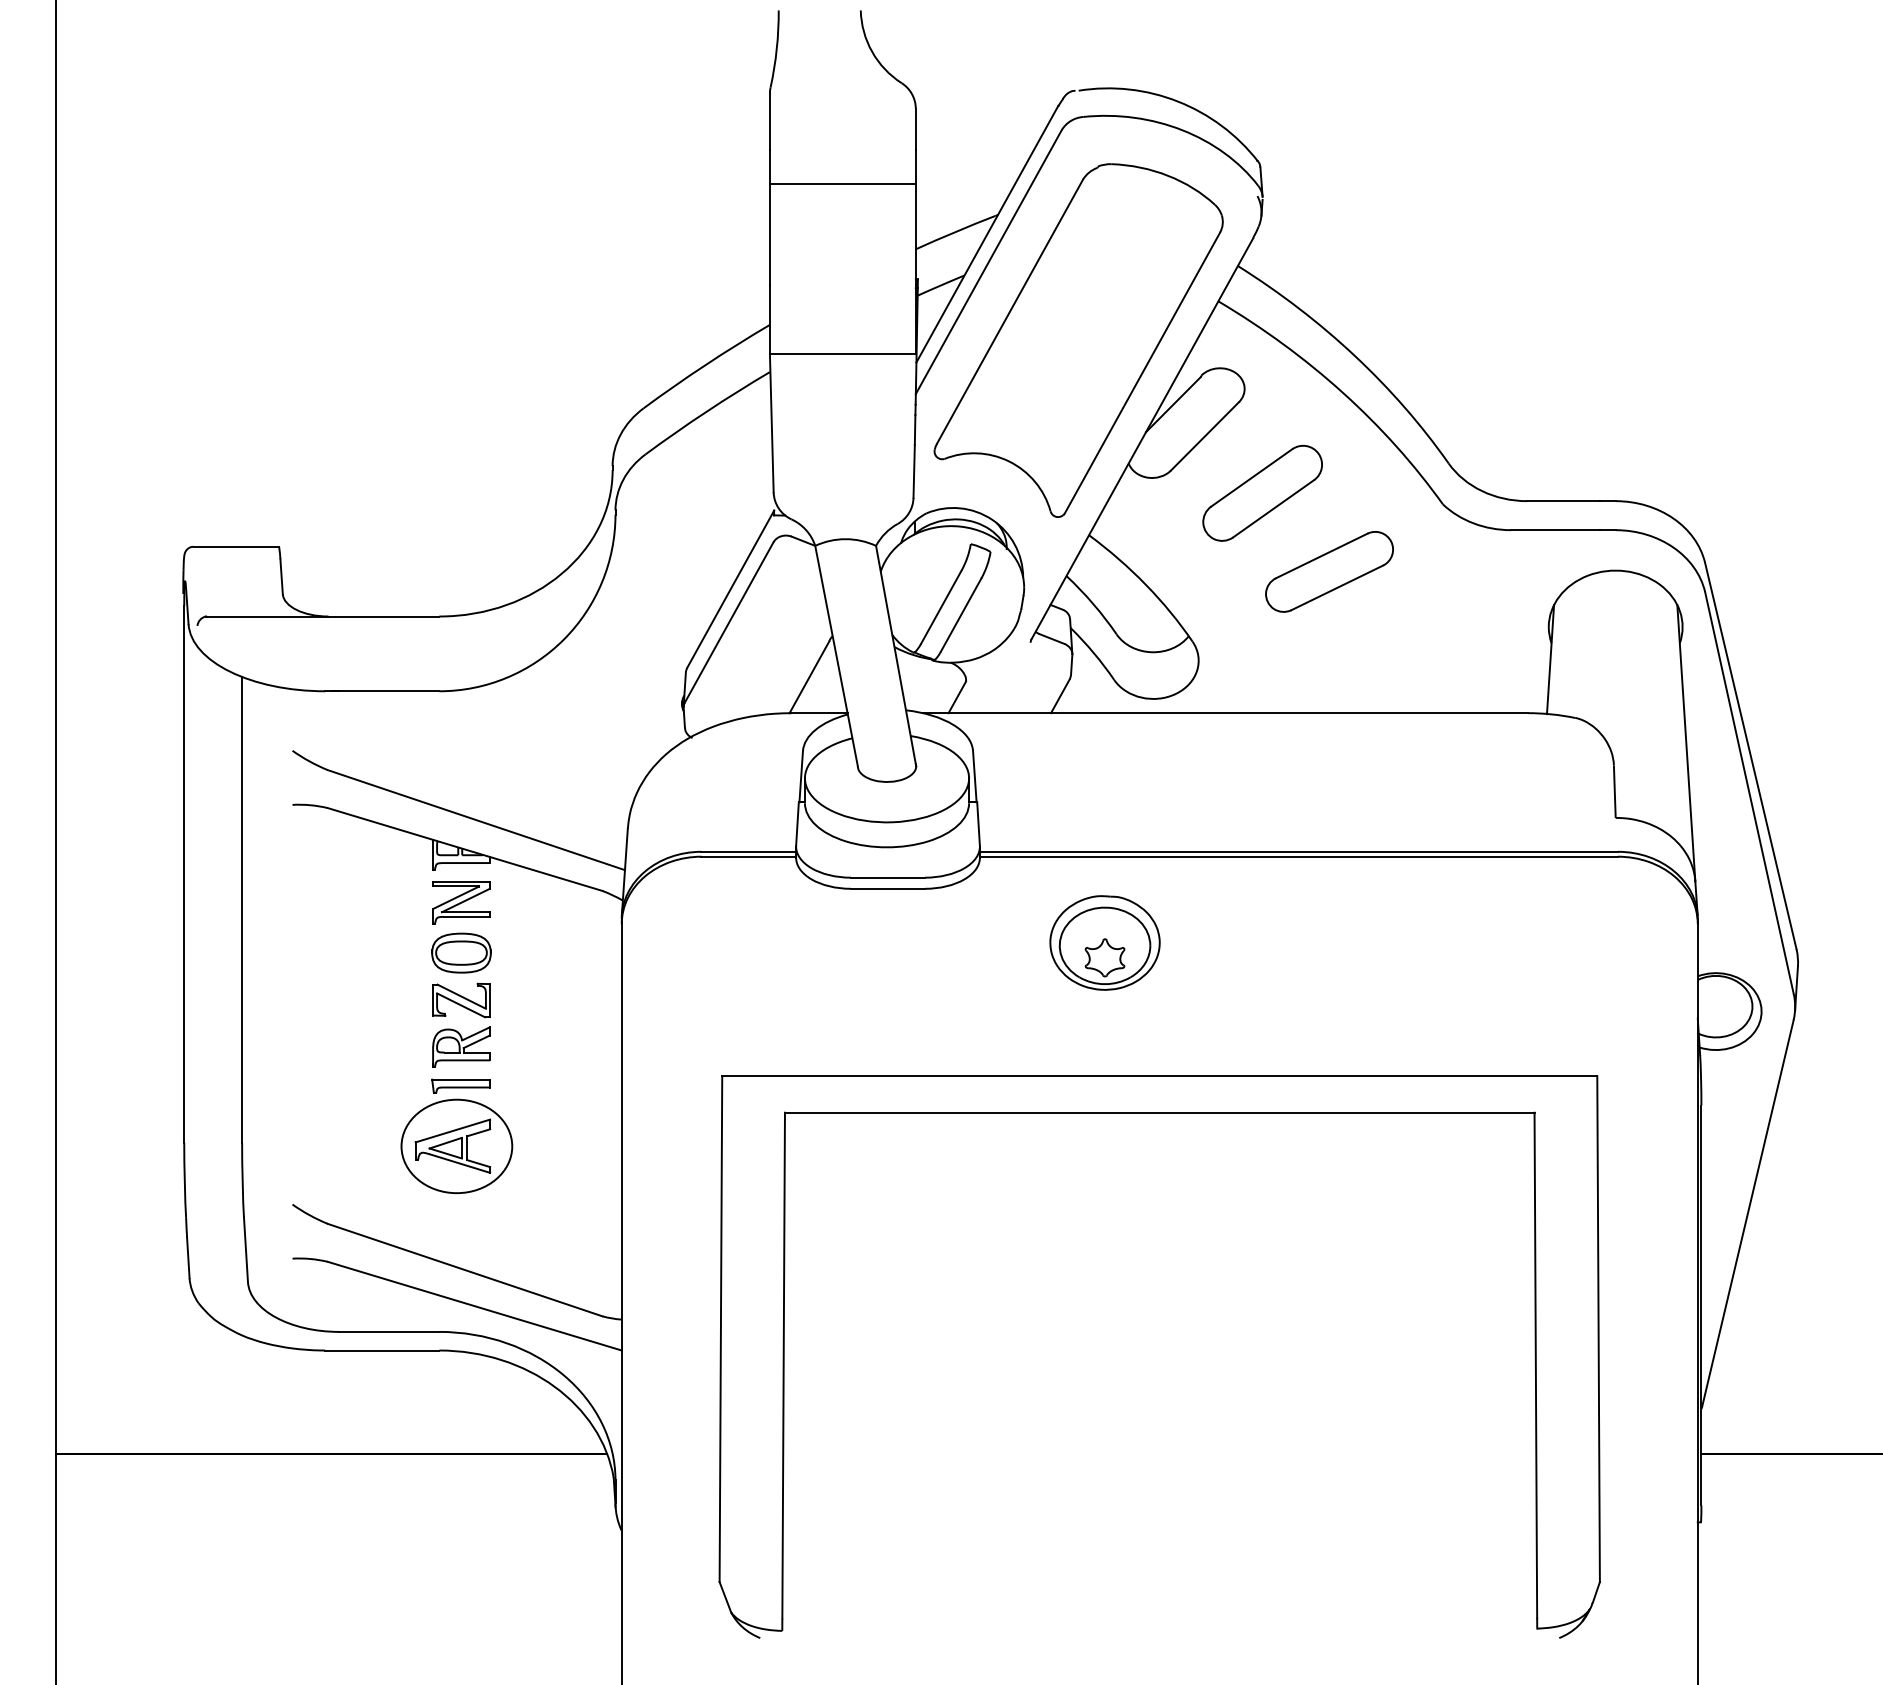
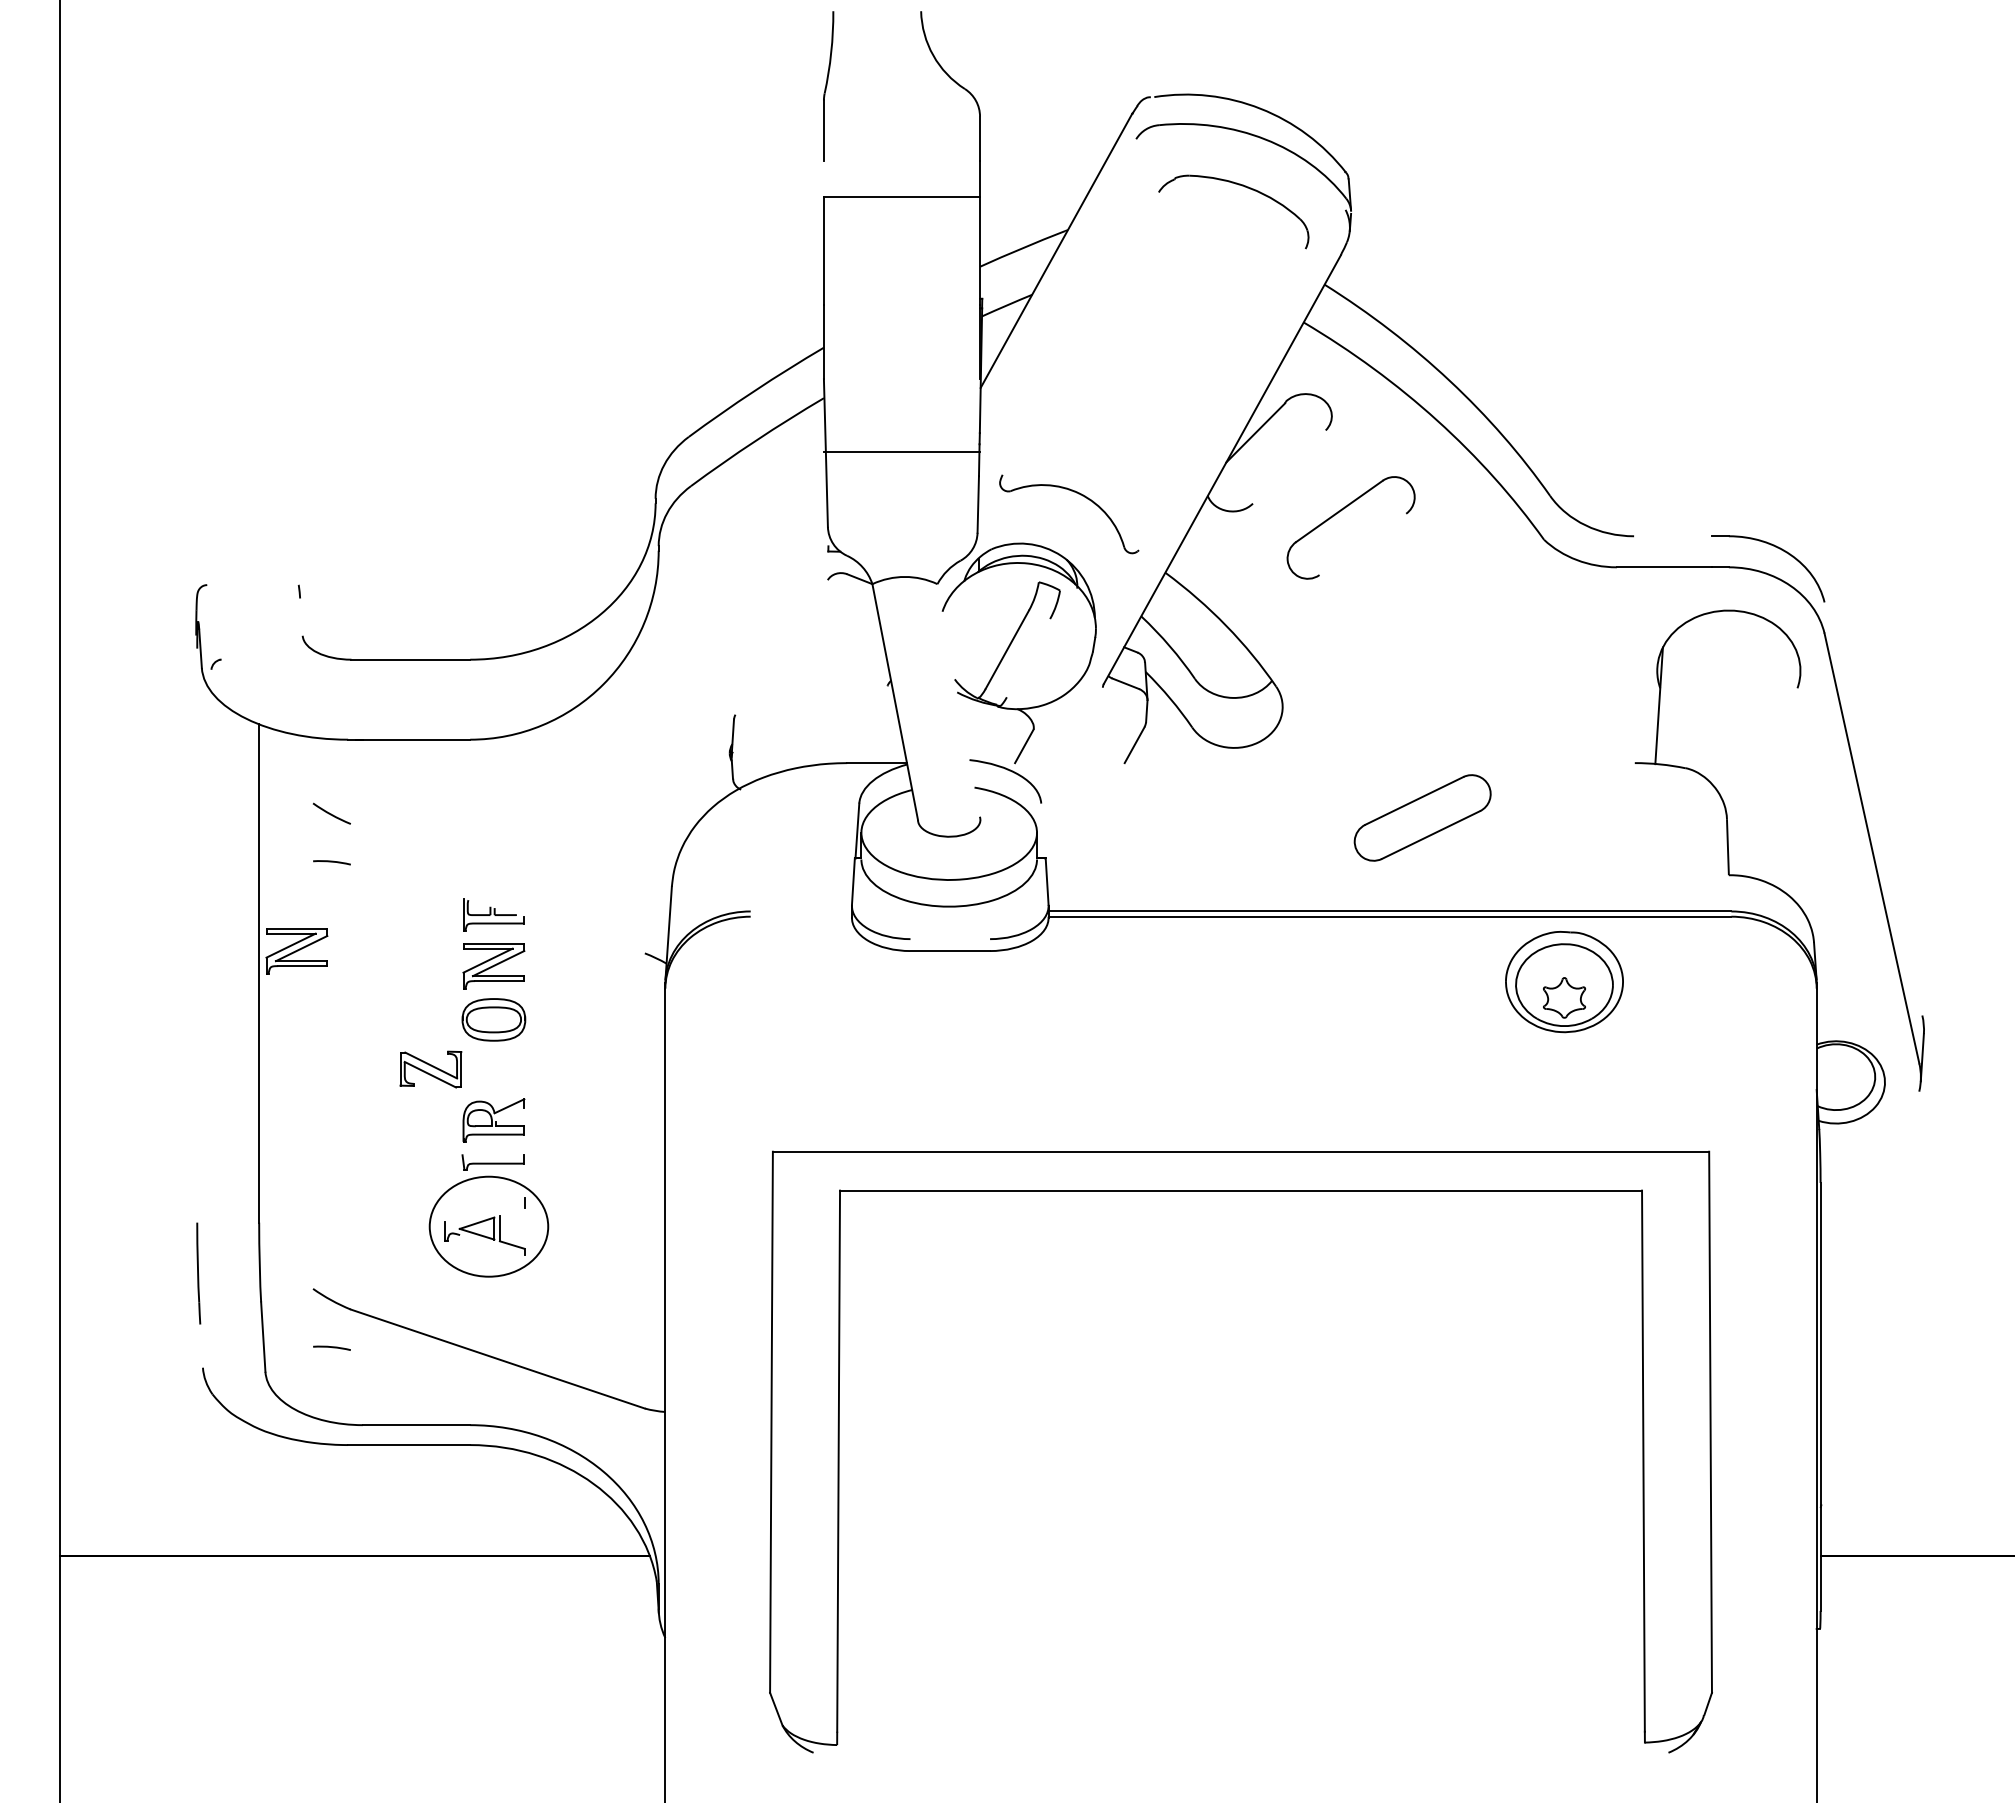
line: (769, 166) -> (823, 178), removed
line: (989, 262) -> (1058, 280), removed
line: (1009, 311) -> (1080, 333), removed
line: (842, 354) -> (901, 452), moved
line: (1142, 373) -> (1222, 399), removed
line: (1204, 435) -> (1288, 466), removed
line: (1563, 501) -> (1672, 536), removed
line: (1273, 508) -> (1362, 544), removed
line: (235, 547) -> (252, 585), removed
part: (1329, 571) -> (1422, 817), moved
line: (281, 576) -> (301, 616), removed
line: (730, 589) -> (781, 630), removed
line: (961, 615) -> (1028, 658), removed
line: (266, 616) -> (285, 659), removed
line: (728, 621) -> (779, 665), removed
line: (895, 656) -> (958, 702), removed
line: (808, 677) -> (865, 724), removed
line: (1224, 713) -> (1310, 763), removed
line: (1686, 743) -> (1804, 795), removed
line: (1750, 755) -> (1873, 808), removed
line: (975, 776) -> (1043, 830), removed
line: (476, 820) -> (509, 877), removed
line: (464, 849) -> (497, 908), removed
line: (748, 851) -> (800, 911), removed
line: (748, 856) -> (800, 916), removed
line: (184, 874) -> (197, 935), removed
line: (888, 878) -> (950, 939), removed
part: (276, 889) -> (296, 951), added
part: (1105, 943) -> (1564, 982), moved
part: (461, 1000) -> (430, 1069), moved
line: (477, 1041) -> (510, 1114), removed
line: (461, 1079) -> (493, 1155), removed
line: (452, 1131) -> (484, 1210), removed
line: (477, 1132) -> (511, 1211), removed
line: (460, 1163) -> (492, 1244), removed
line: (1748, 1212) -> (1870, 1297), removed
line: (188, 1257) -> (201, 1345), removed
line: (474, 1306) -> (507, 1397), removed

